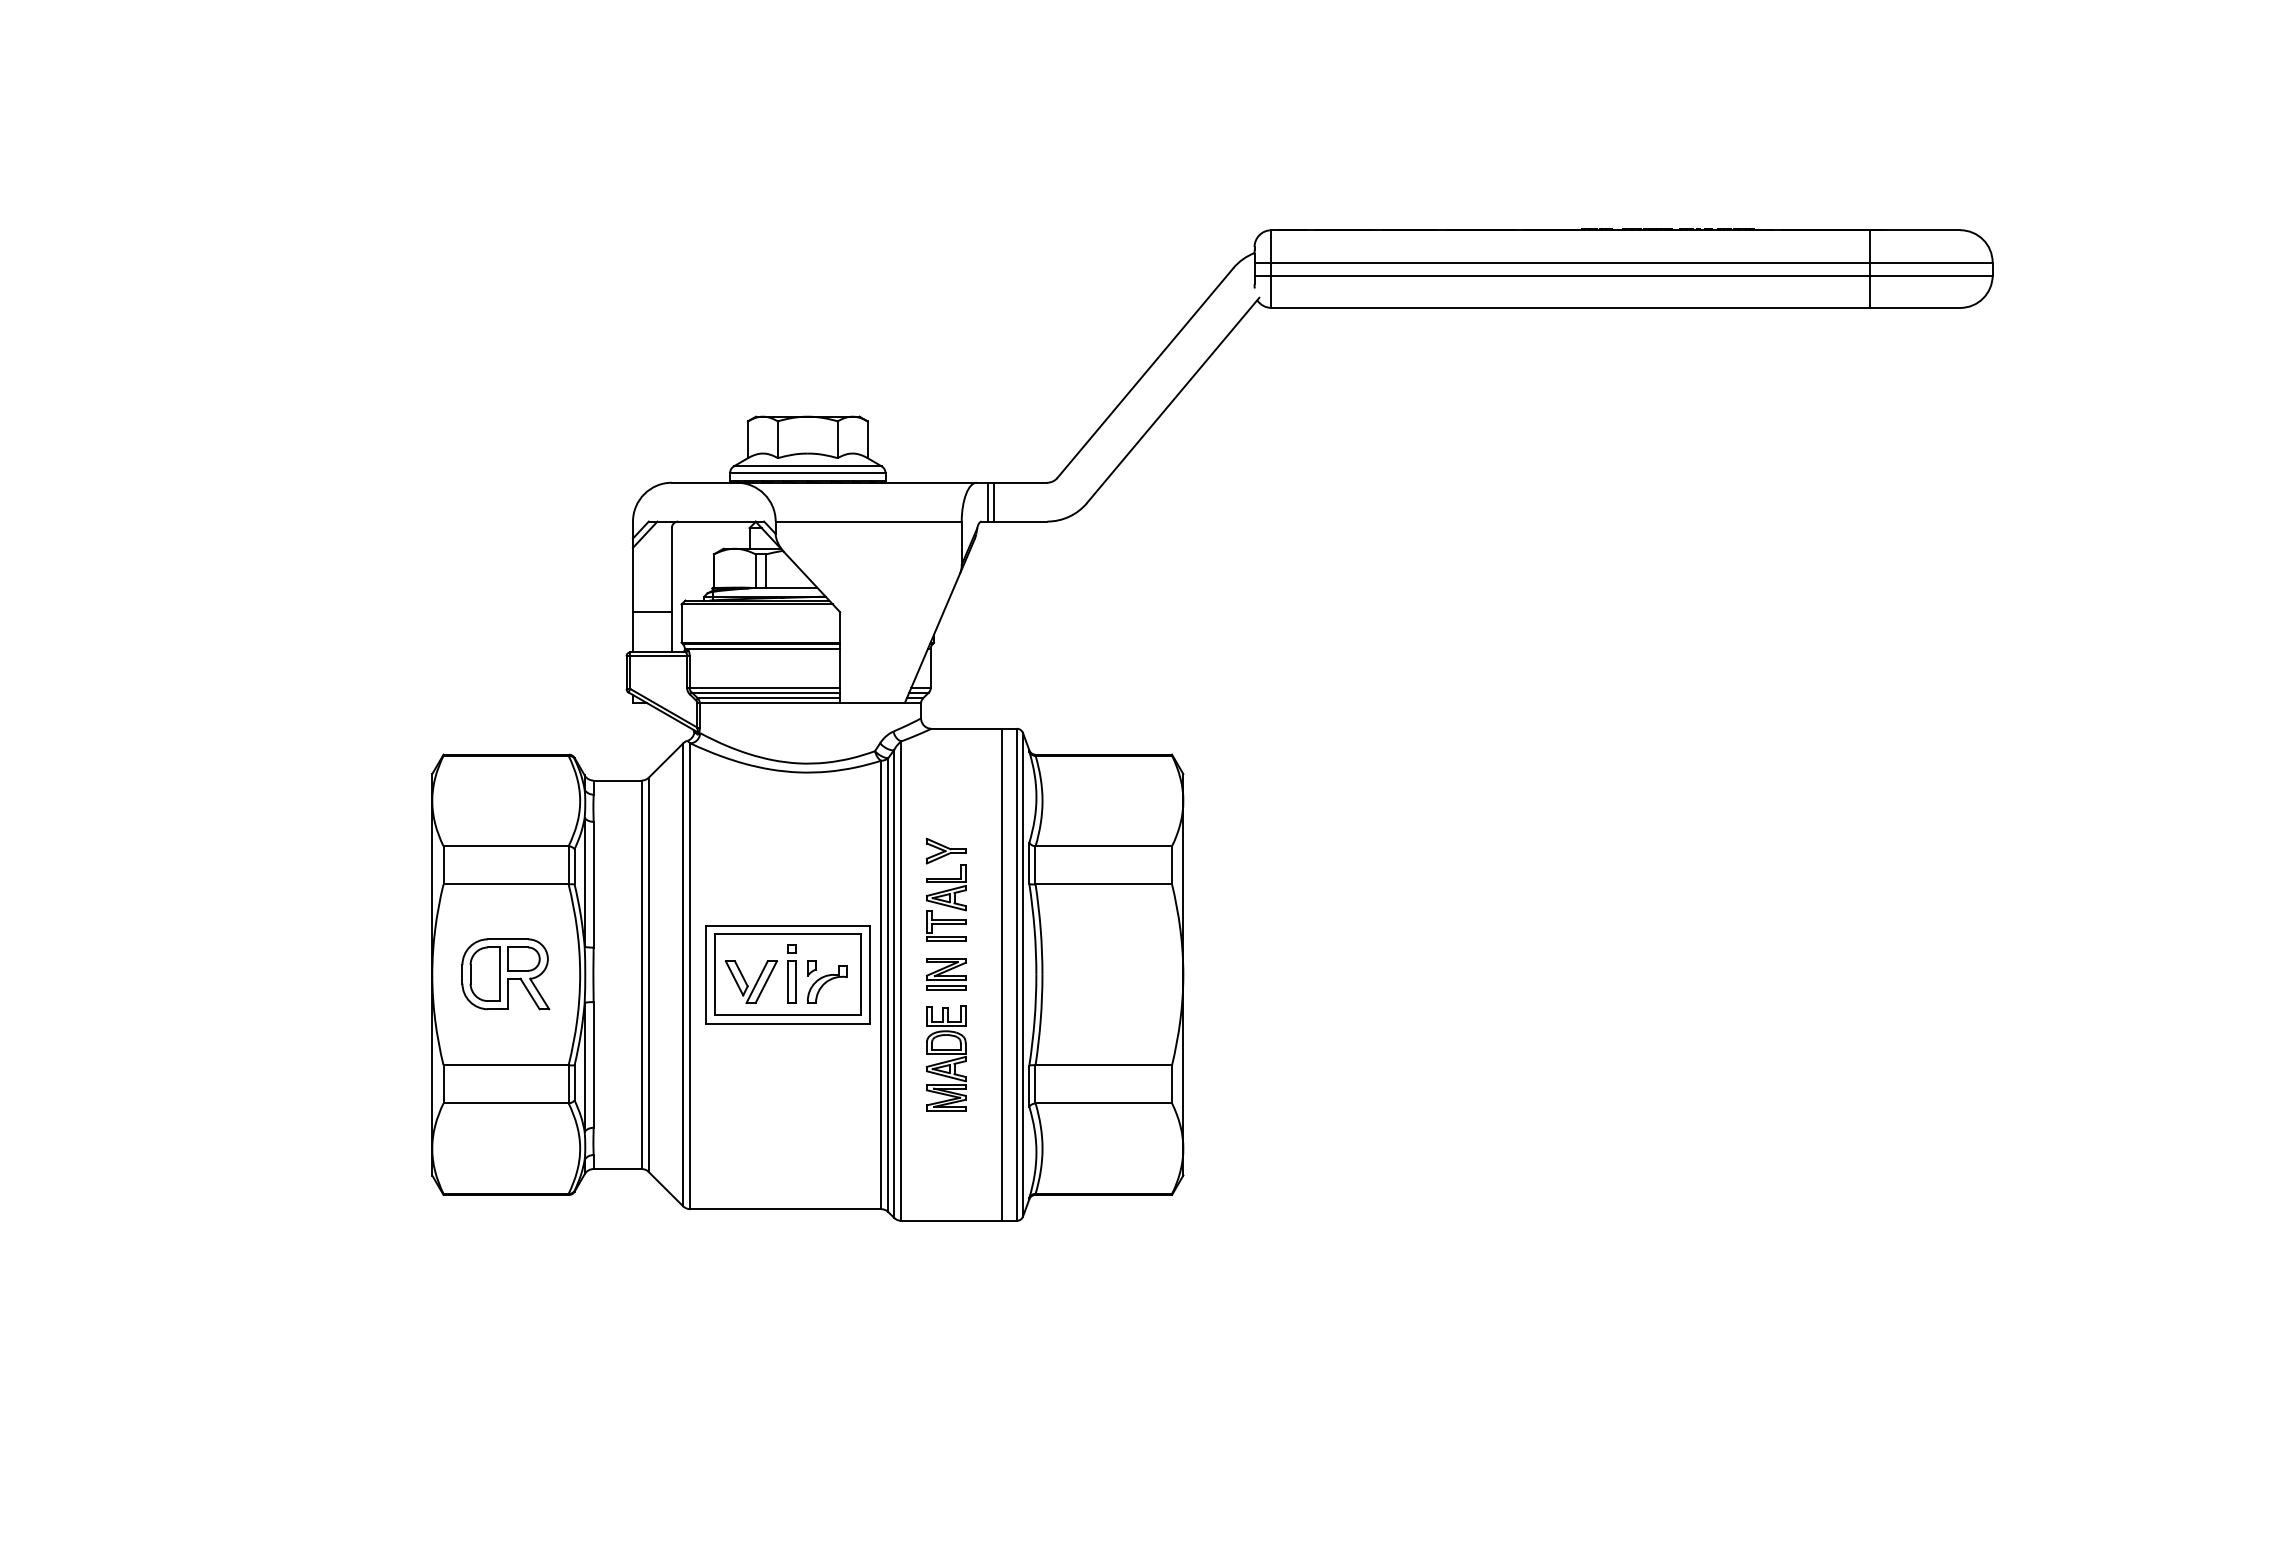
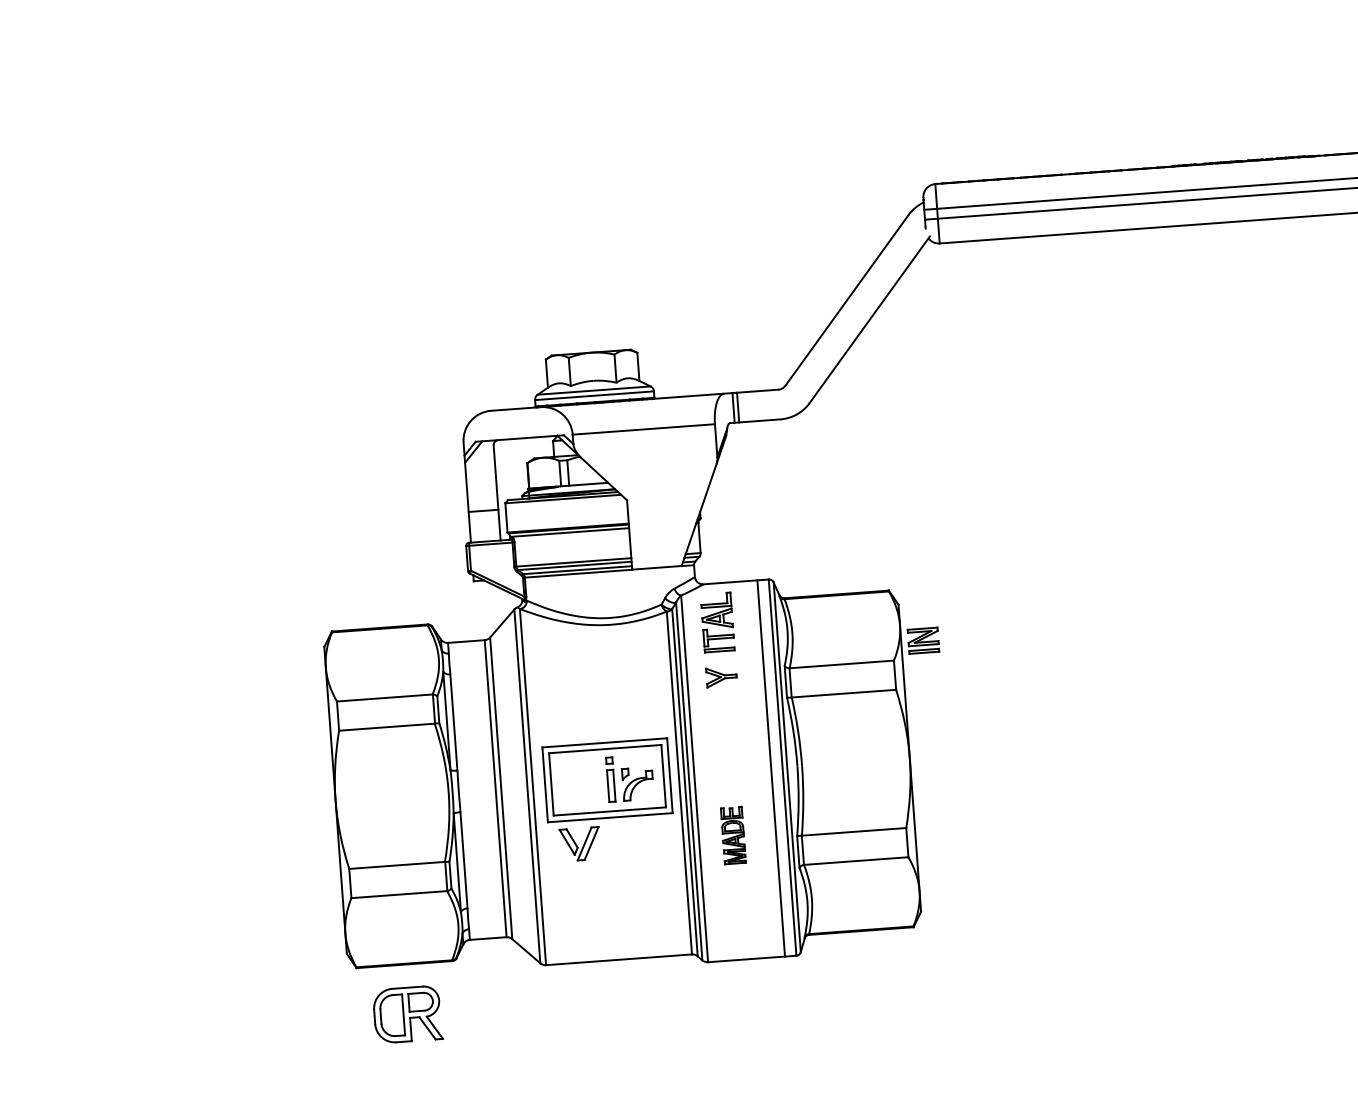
part: (946, 902) -> (717, 622), moved
part: (505, 974) -> (407, 1014), moved
part: (945, 974) -> (922, 641), moved
part: (751, 981) -> (580, 843), moved
part: (946, 1058) -> (733, 835), size x0.7

